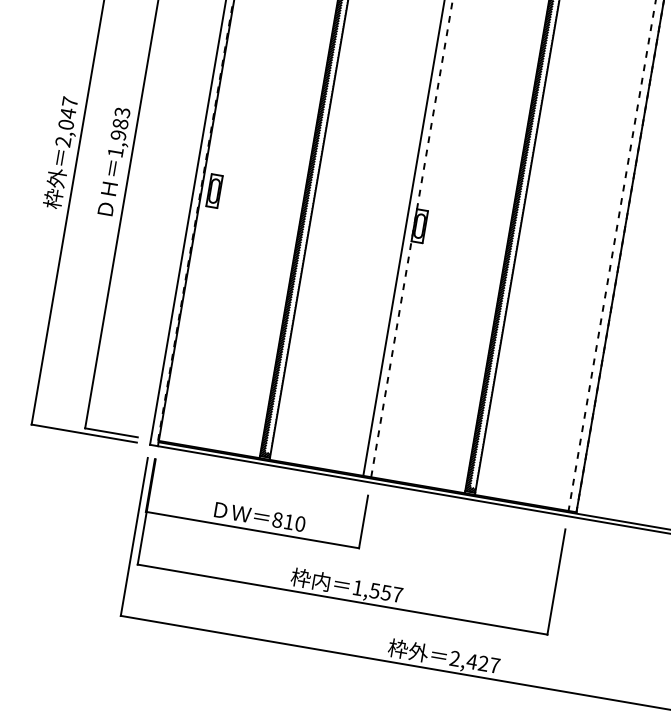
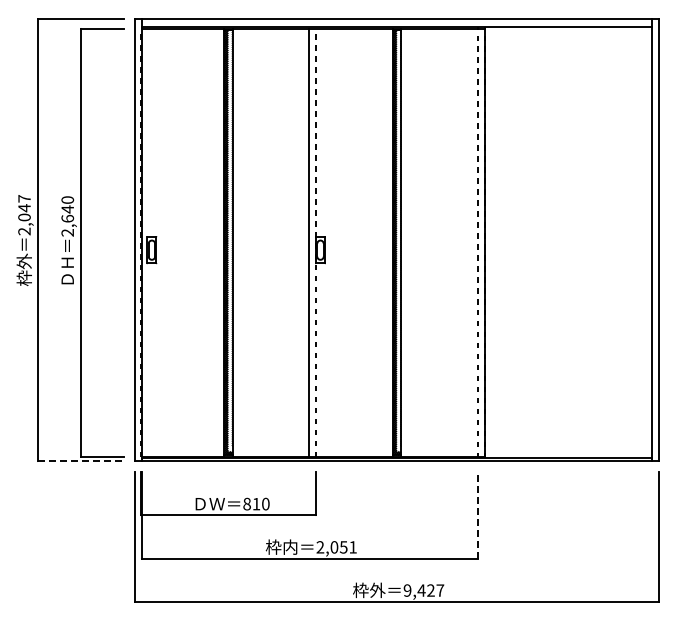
text: (118, 132) -> (67, 216), 1,983 -> 2,640
line: (84, 433) -> (81, 461), solid -> dashed
line: (557, 580) -> (478, 514), solid -> dashed
text: (377, 591) -> (336, 547), 1,557 -> 2,051
text: (454, 658) -> (407, 590), 2,427 -> 9,427

